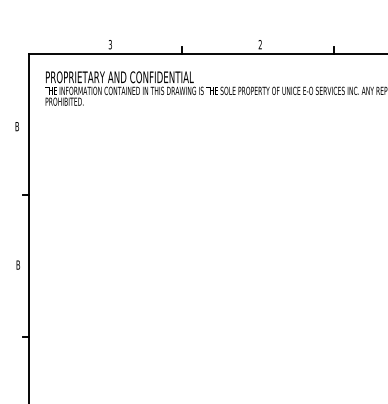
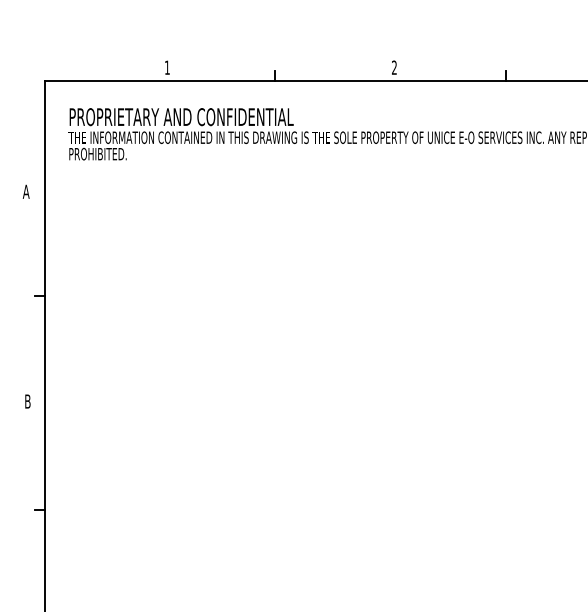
text: (109, 44) -> (166, 67), 3 -> 1
text: (17, 126) -> (26, 191), B -> A

